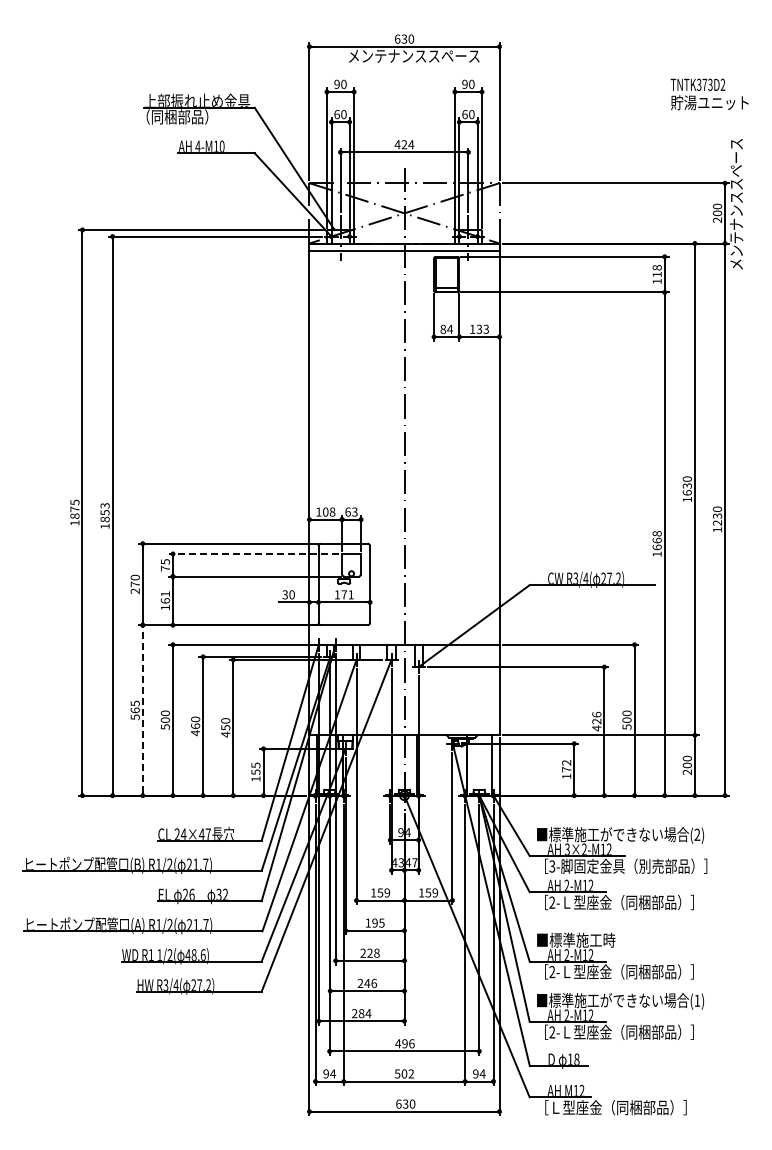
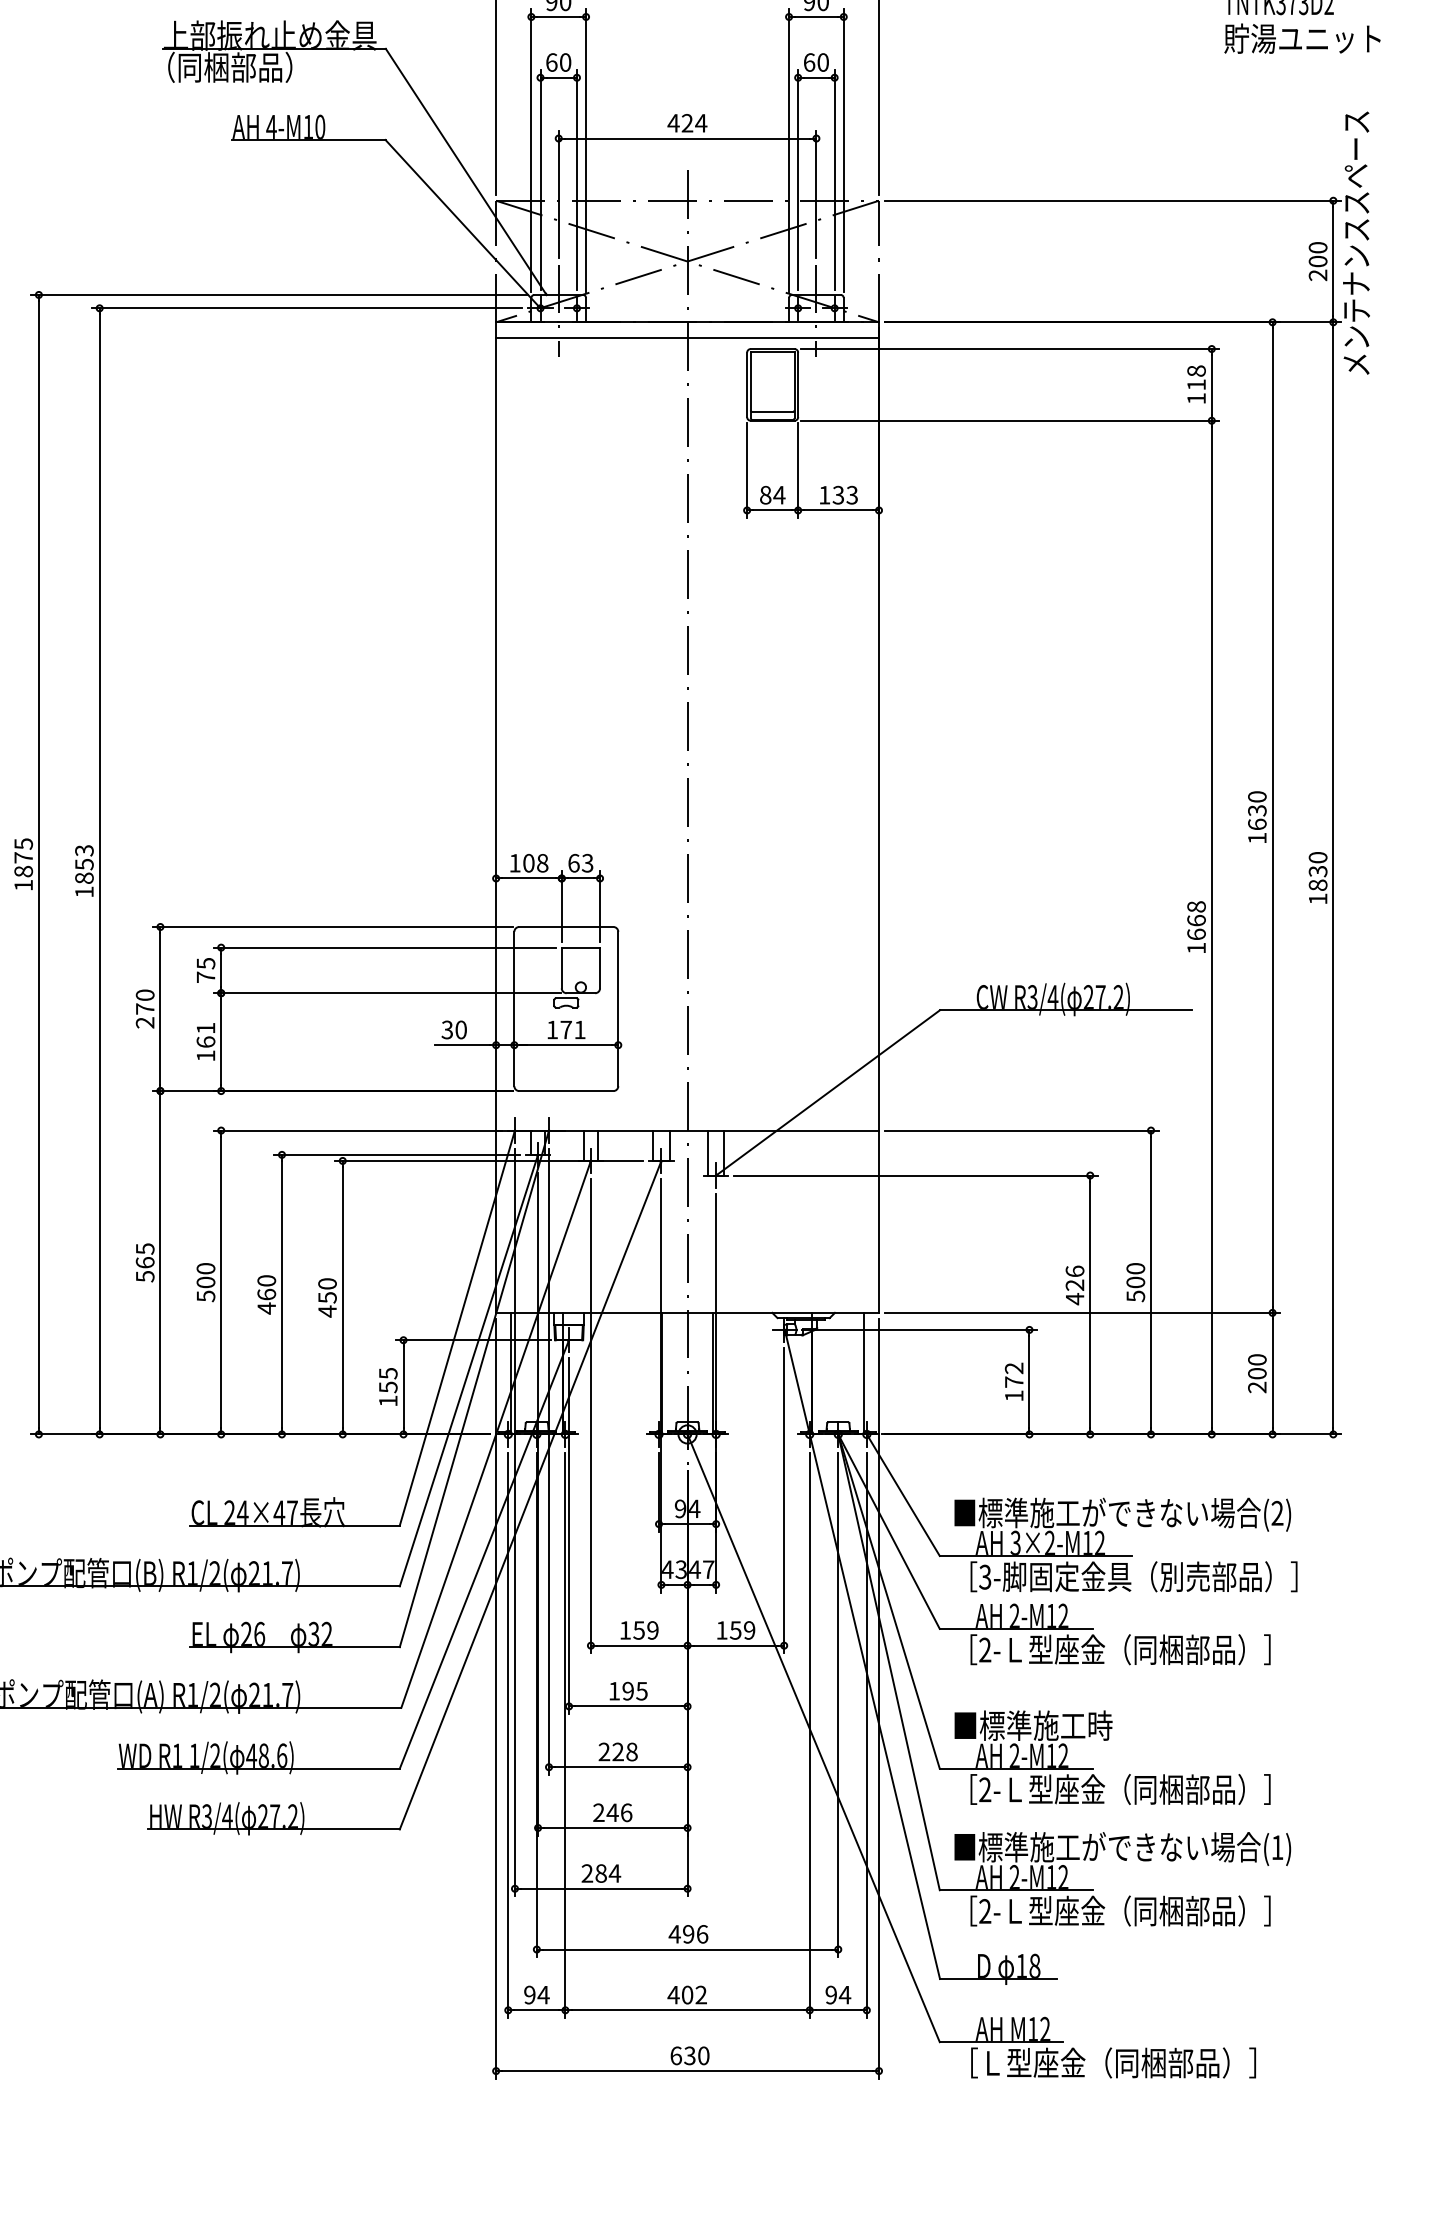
text: (717, 522) -> (1318, 884), 1230 -> 1830
line: (254, 553) -> (385, 946), dashed -> solid
line: (142, 708) -> (159, 1258), dashed -> solid
text: (397, 1073) -> (673, 1994), 502 -> 402

